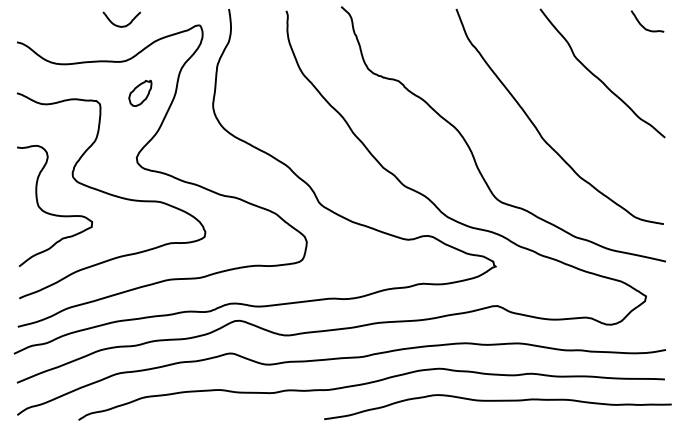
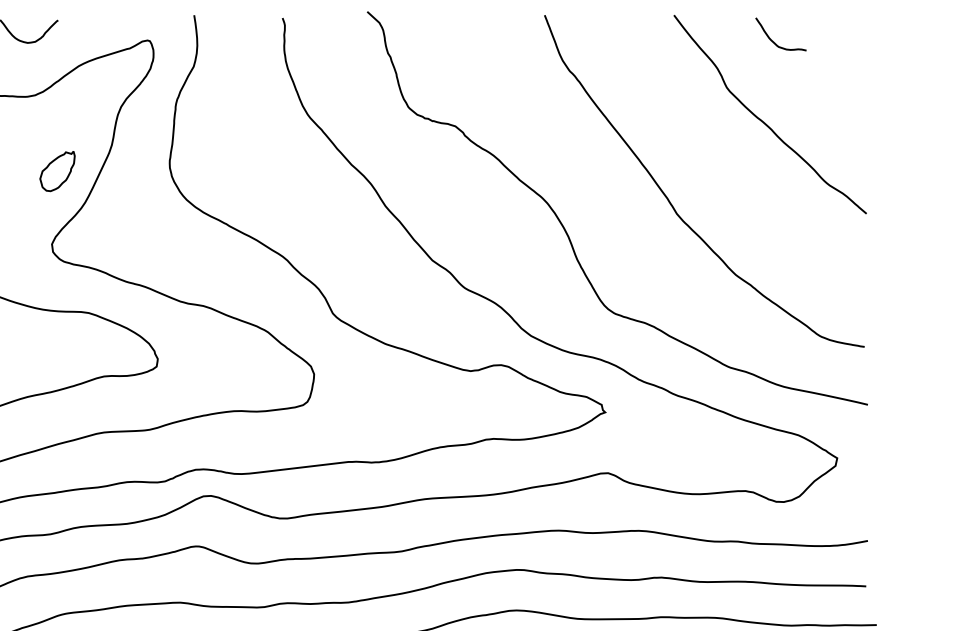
curve: (643, 25) -> (774, 40), moved
part: (140, 92) -> (57, 170), moved

